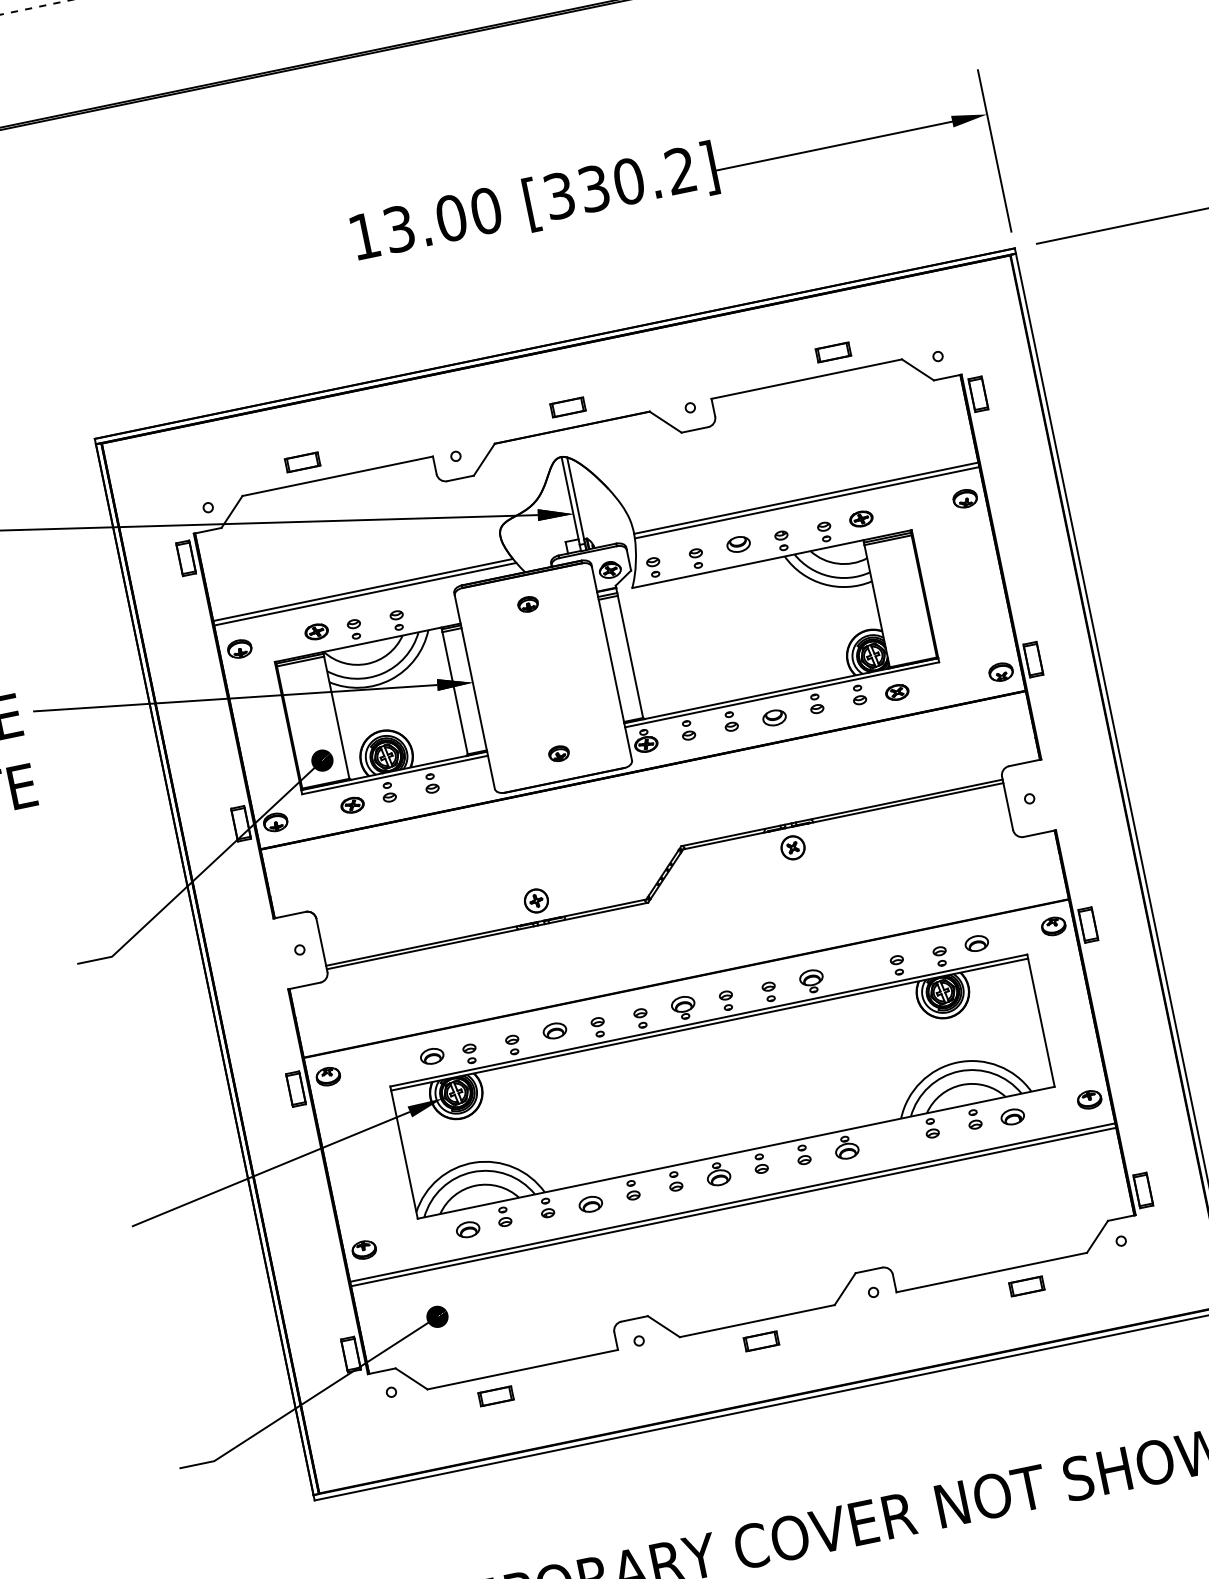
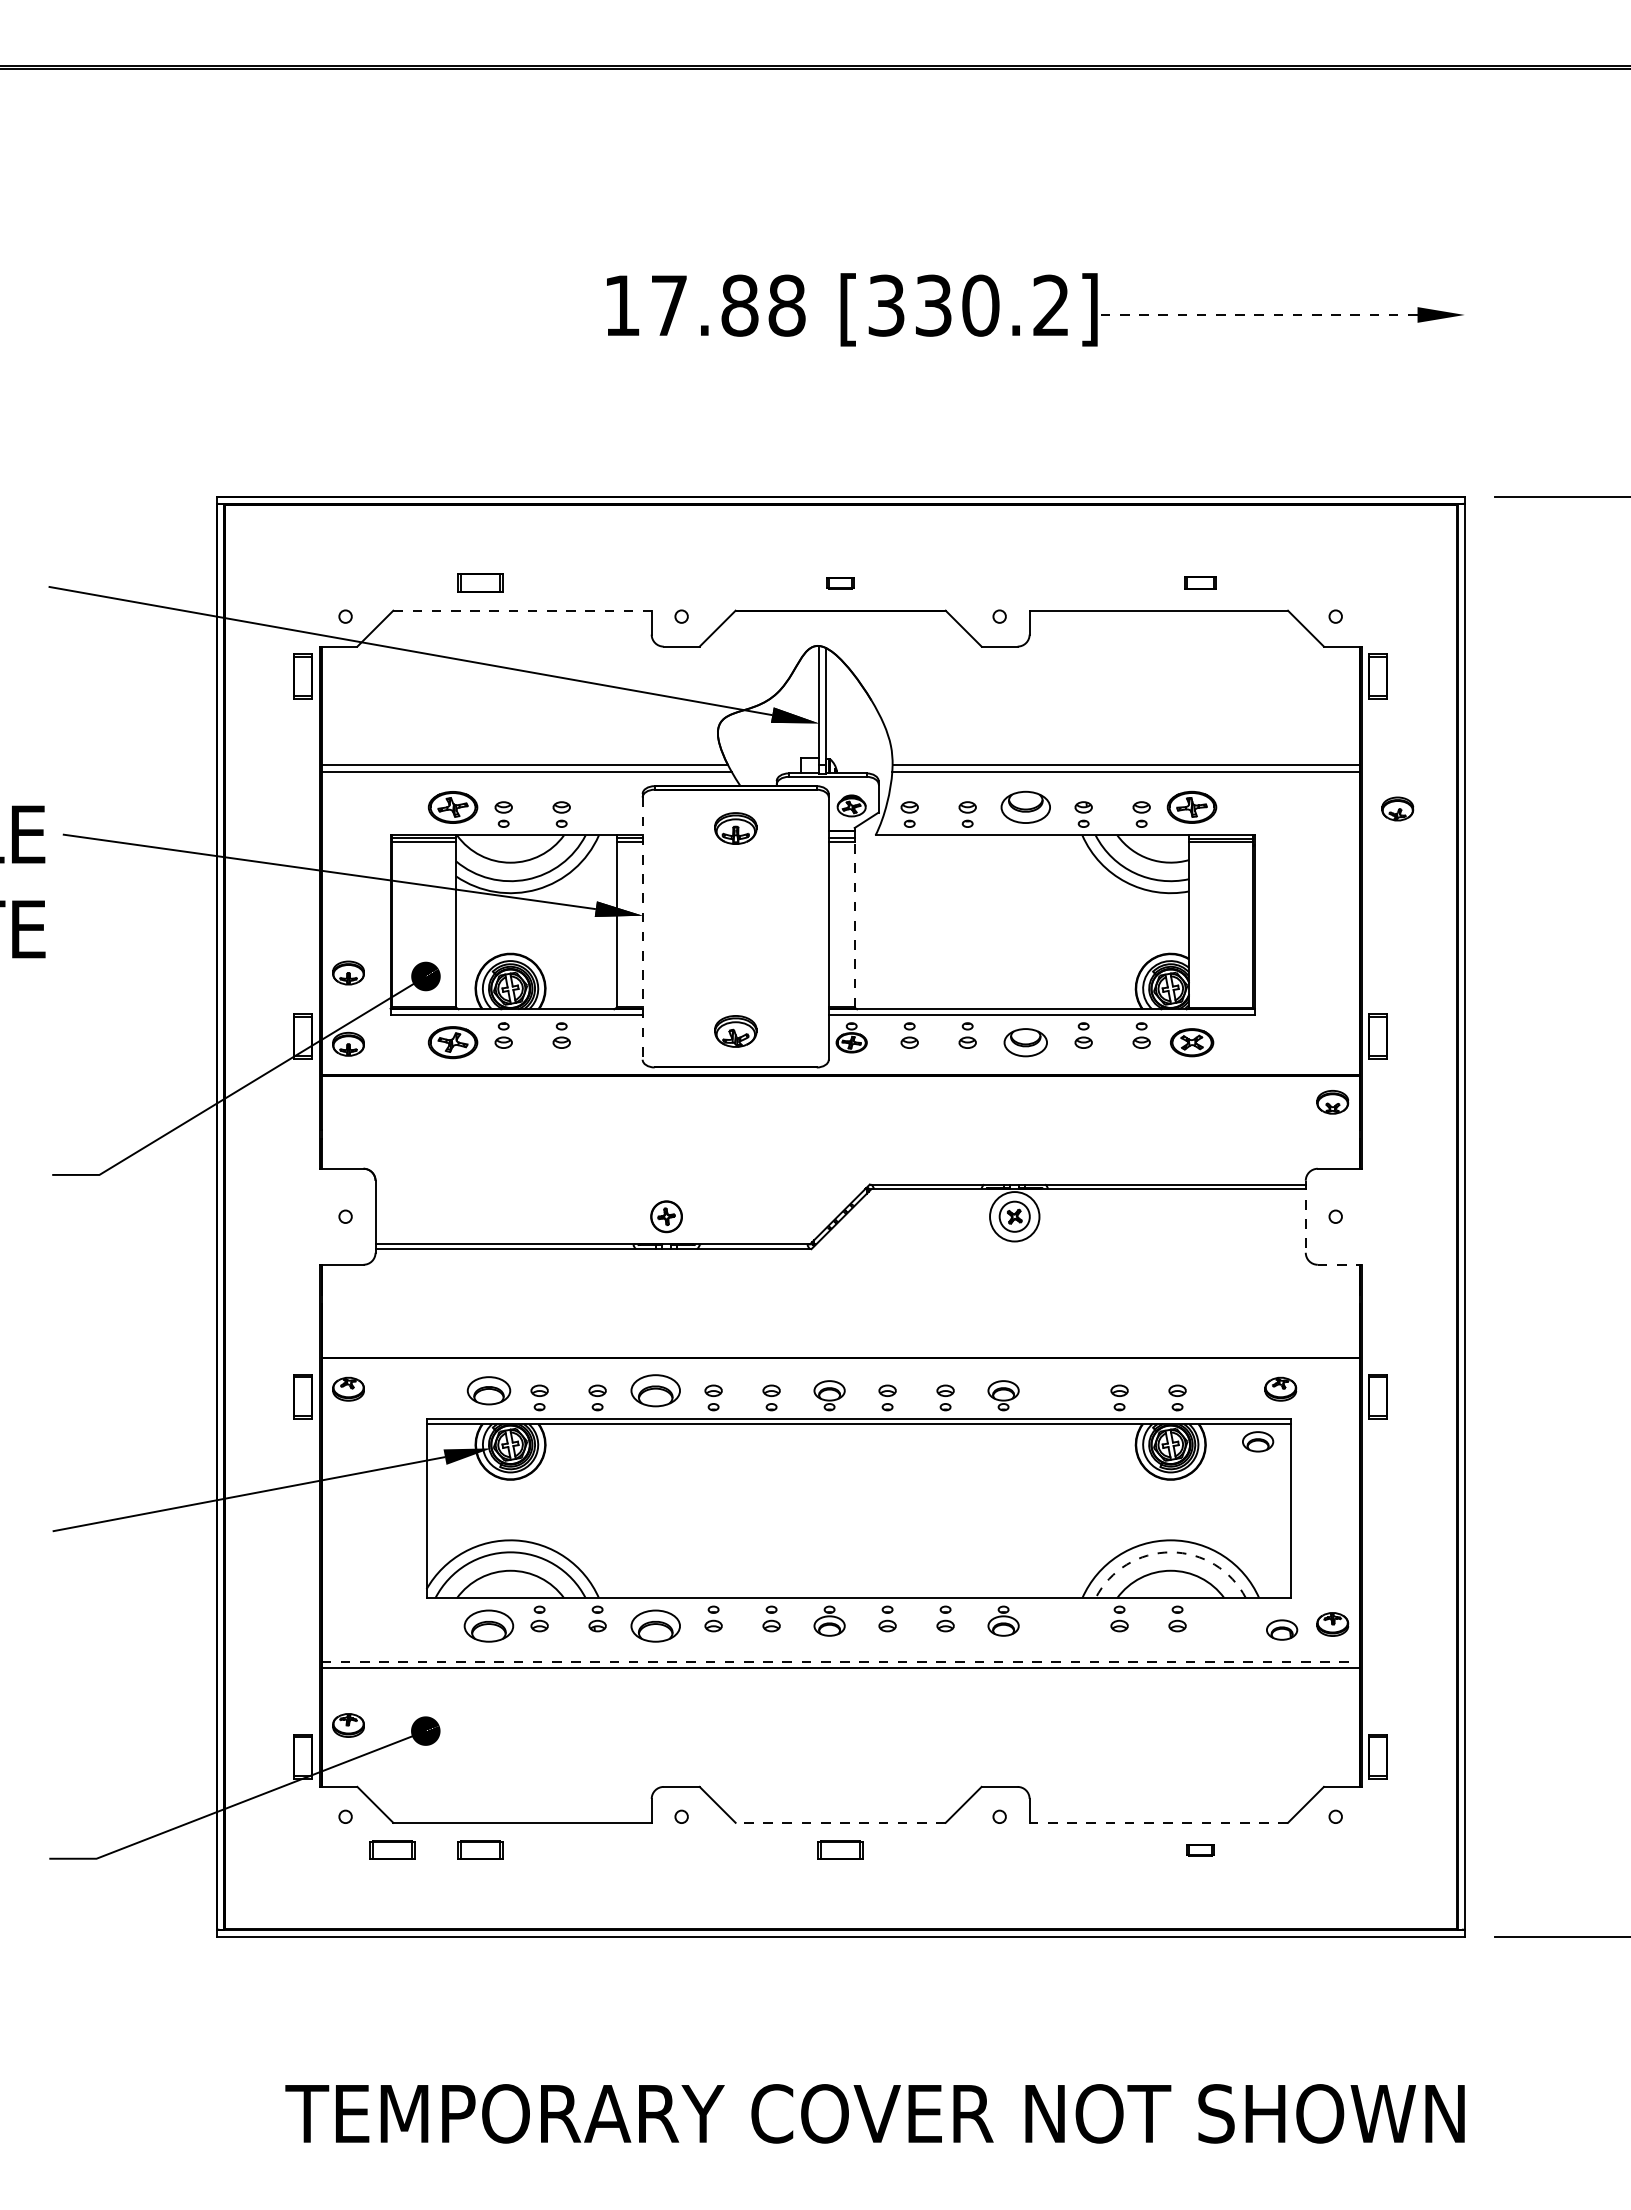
line: (834, 145) -> (1257, 314), solid -> dashed
line: (994, 150) -> (1464, 363), removed
text: (442, 219) -> (728, 305), 13.00 -> 17.88
part: (833, 351) -> (1200, 582), size x0.7
part: (567, 406) -> (840, 582), size x0.6
line: (338, 475) -> (523, 610), solid -> dashed
part: (964, 498) -> (1397, 808), moved
part: (861, 519) -> (1192, 807), size x1.6
part: (738, 544) -> (1025, 807), size x1.6
part: (527, 604) -> (735, 828), size x1.6
part: (316, 631) -> (453, 807), size x1.6
part: (239, 648) -> (348, 972), moved
line: (630, 656) -> (854, 924), solid -> dashed
part: (1000, 672) -> (1332, 1102), moved
line: (474, 692) -> (642, 929), solid -> dashed
part: (897, 692) -> (1192, 1042), size x1.4
part: (774, 717) -> (1025, 1042), size x1.4
part: (558, 753) -> (735, 1030), size x1.6
line: (1007, 804) -> (1305, 1217), solid -> dashed
part: (352, 805) -> (453, 1042), size x1.6
line: (1039, 833) -> (1339, 1264), solid -> dashed
circle: (792, 847) -> (1014, 1216), size x1.6
part: (1053, 925) -> (1280, 1388), moved
part: (977, 943) -> (1258, 1441), moved
part: (554, 1030) -> (655, 1390), size x1.6
part: (432, 1056) -> (489, 1390), size x1.4
arc: (959, 1071) -> (1170, 1552), solid -> dashed
part: (1013, 1116) -> (1282, 1629), moved
line: (733, 1202) -> (841, 1662), solid -> dashed
part: (590, 1203) -> (655, 1625), size x1.6
part: (468, 1229) -> (489, 1625), size x1.6
part: (364, 1250) -> (348, 1725), moved
line: (991, 1272) -> (1158, 1822), solid -> dashed
part: (1026, 1285) -> (1200, 1849), size x0.6
line: (757, 1320) -> (840, 1822), solid -> dashed
part: (431, 1409) -> (392, 1849), added

